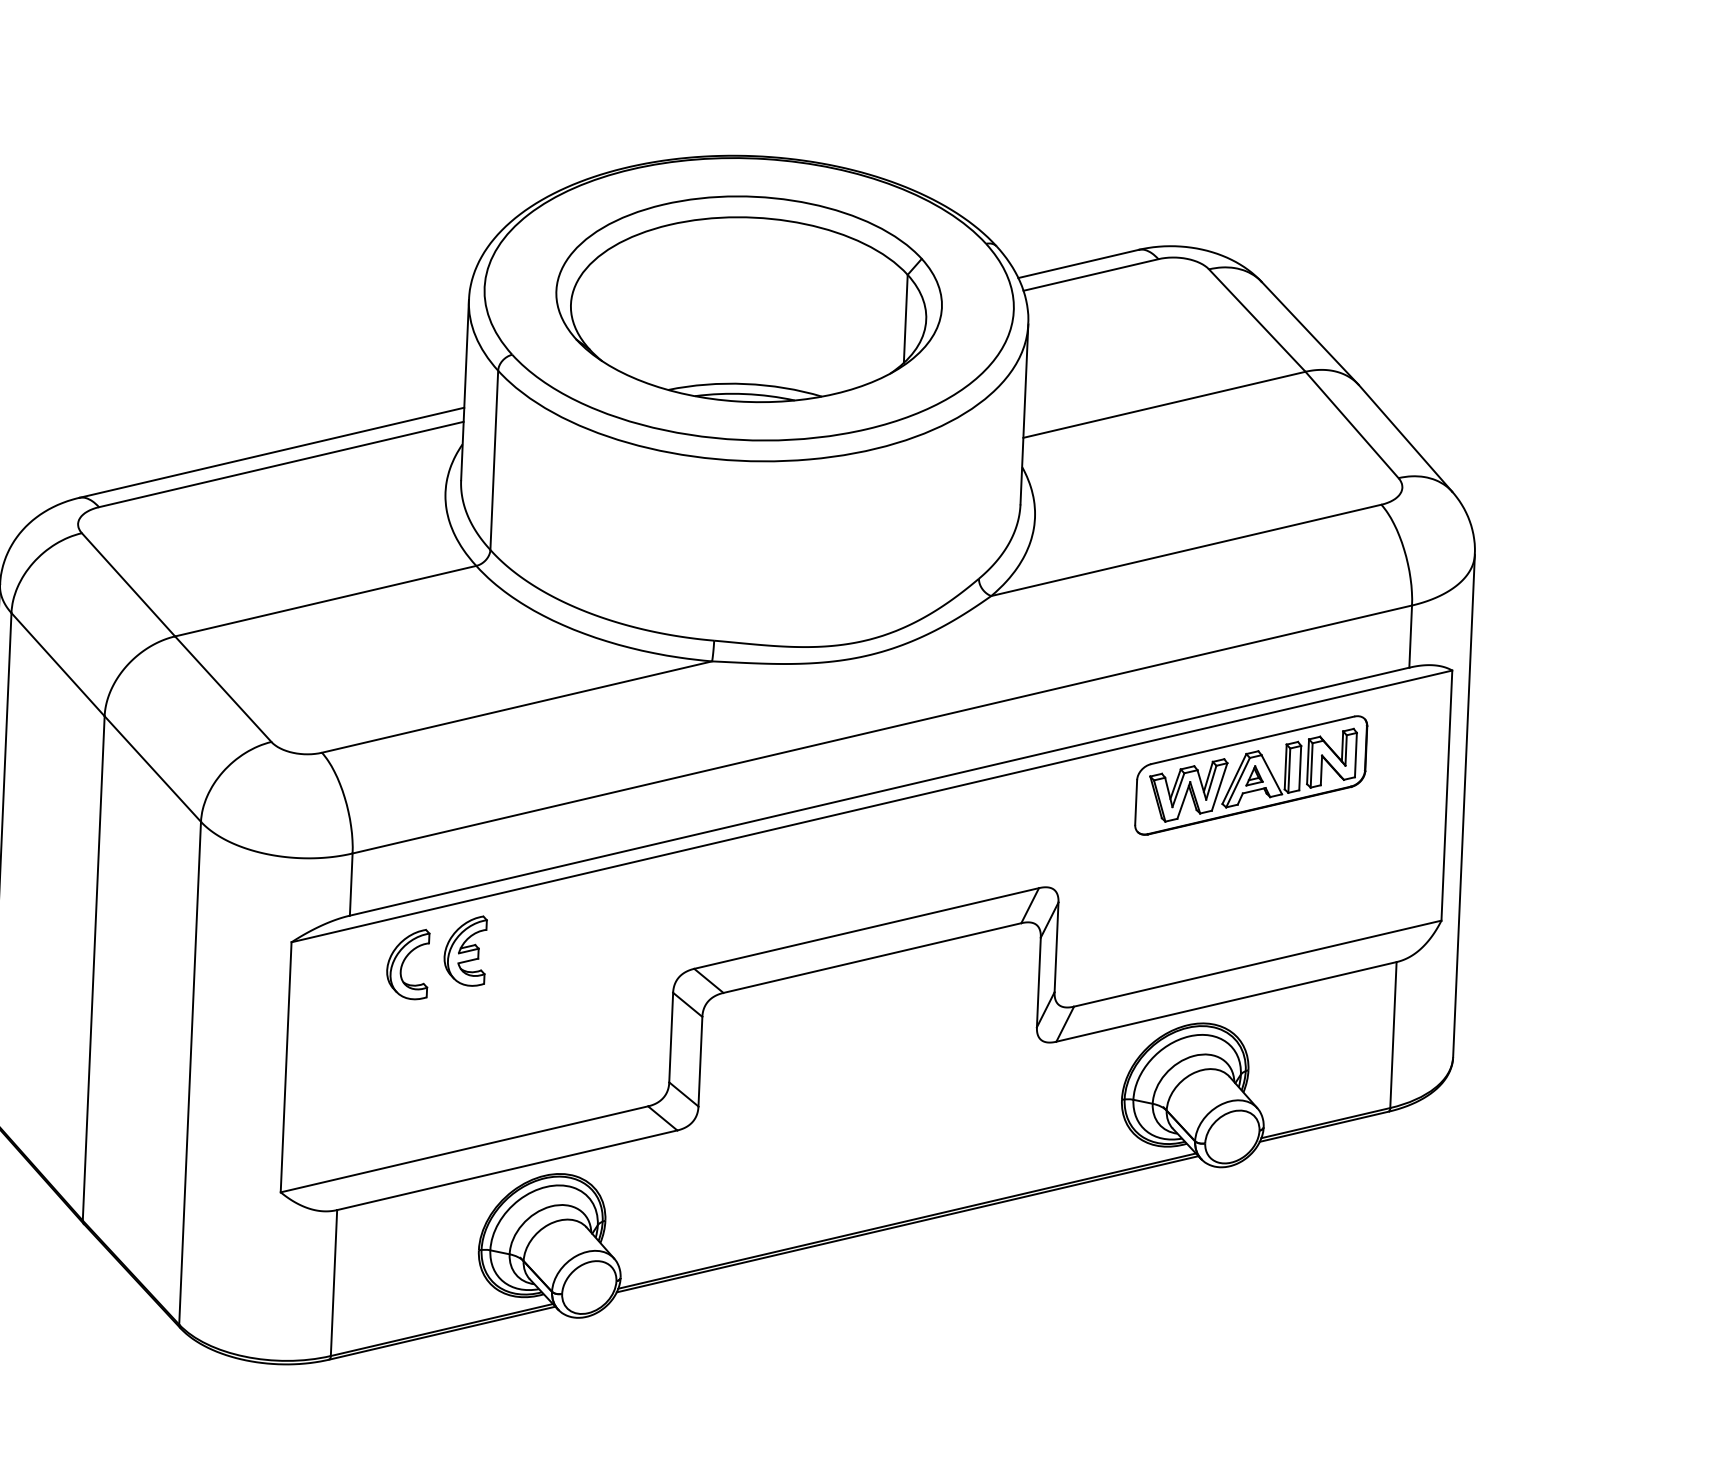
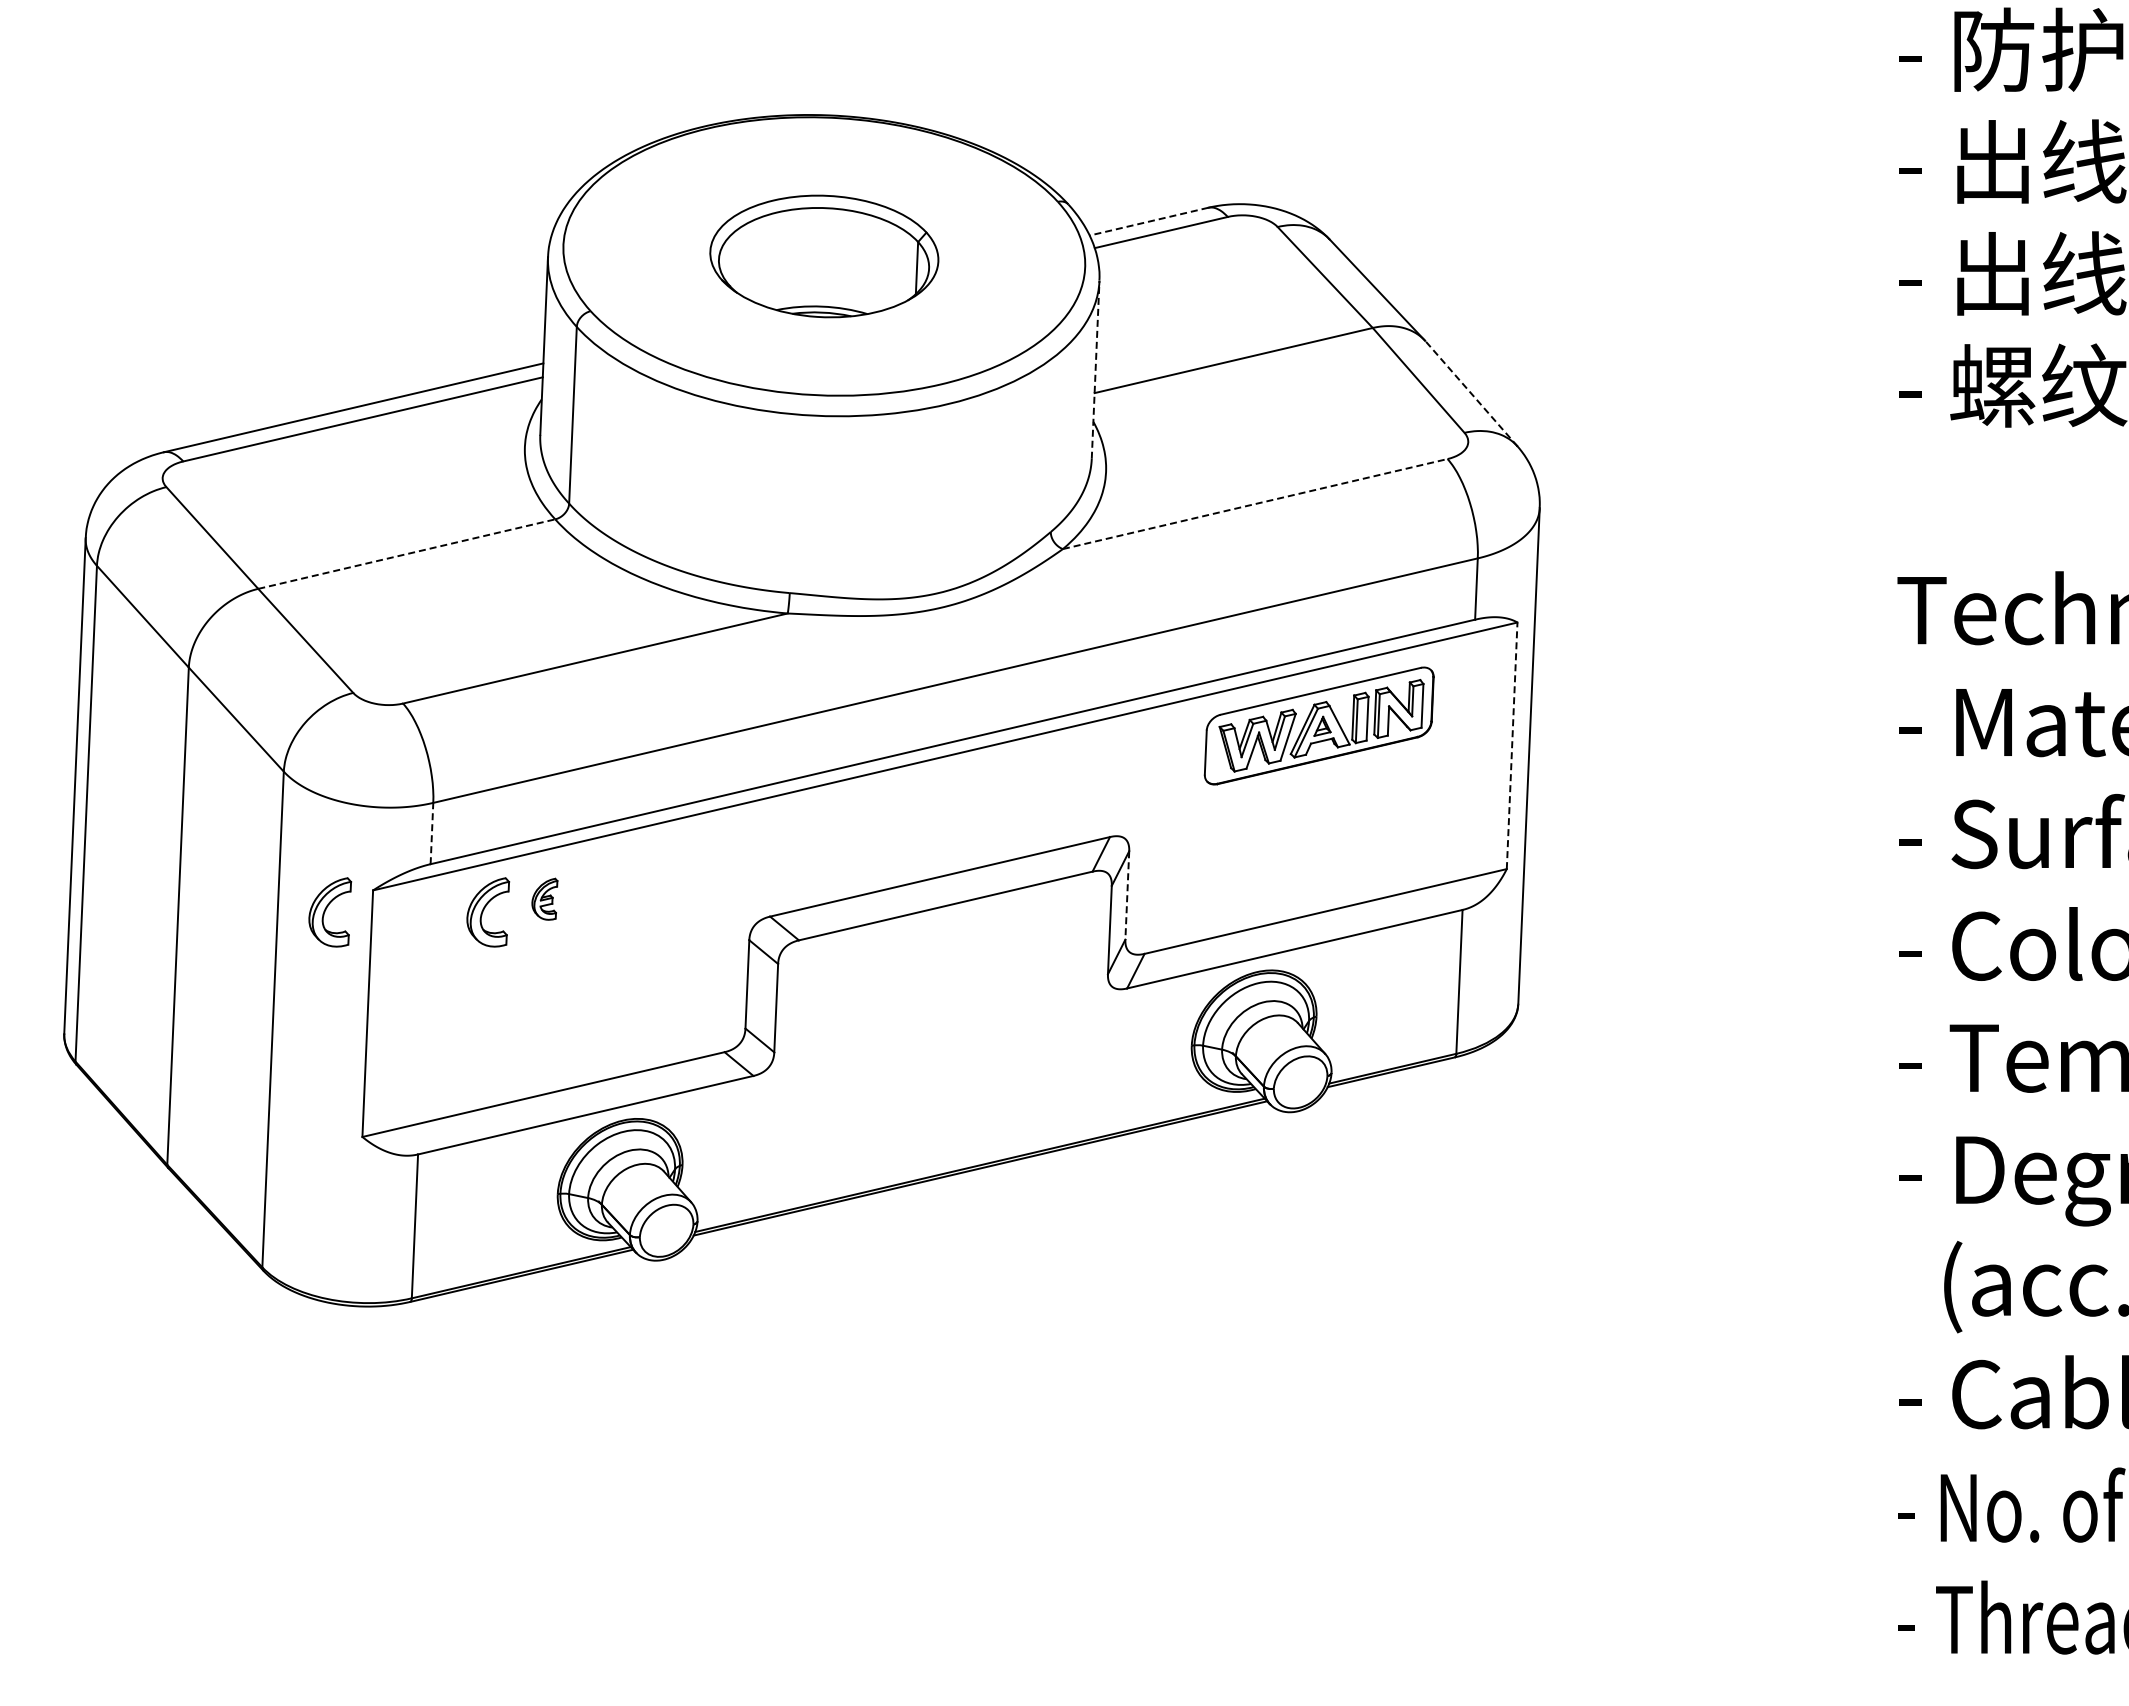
line: (1078, 263) -> (1148, 221), solid -> dashed
part: (749, 299) -> (824, 256), size x0.6
line: (1024, 413) -> (1095, 369), solid -> dashed
line: (1405, 439) -> (1471, 394), solid -> dashed
line: (1186, 550) -> (1255, 504), solid -> dashed
line: (325, 601) -> (406, 554), solid -> dashed
line: (1447, 795) -> (1512, 745), solid -> dashed
line: (350, 884) -> (431, 833), solid -> dashed
line: (1056, 947) -> (1127, 895), solid -> dashed
part: (465, 951) -> (544, 899), size x0.6
part: (248, 964) -> (330, 912), added

